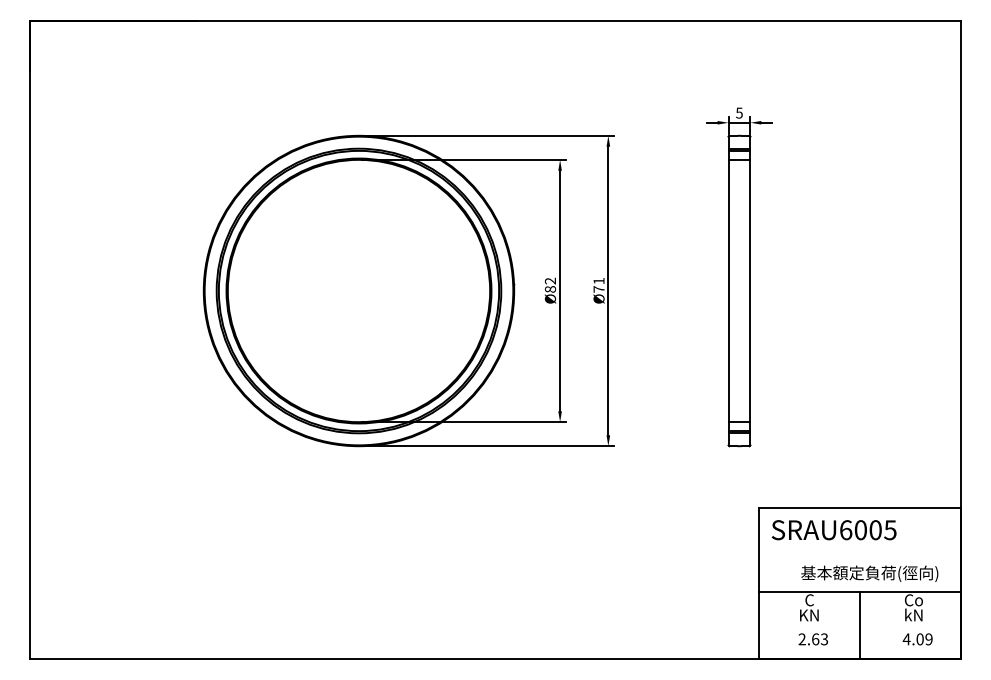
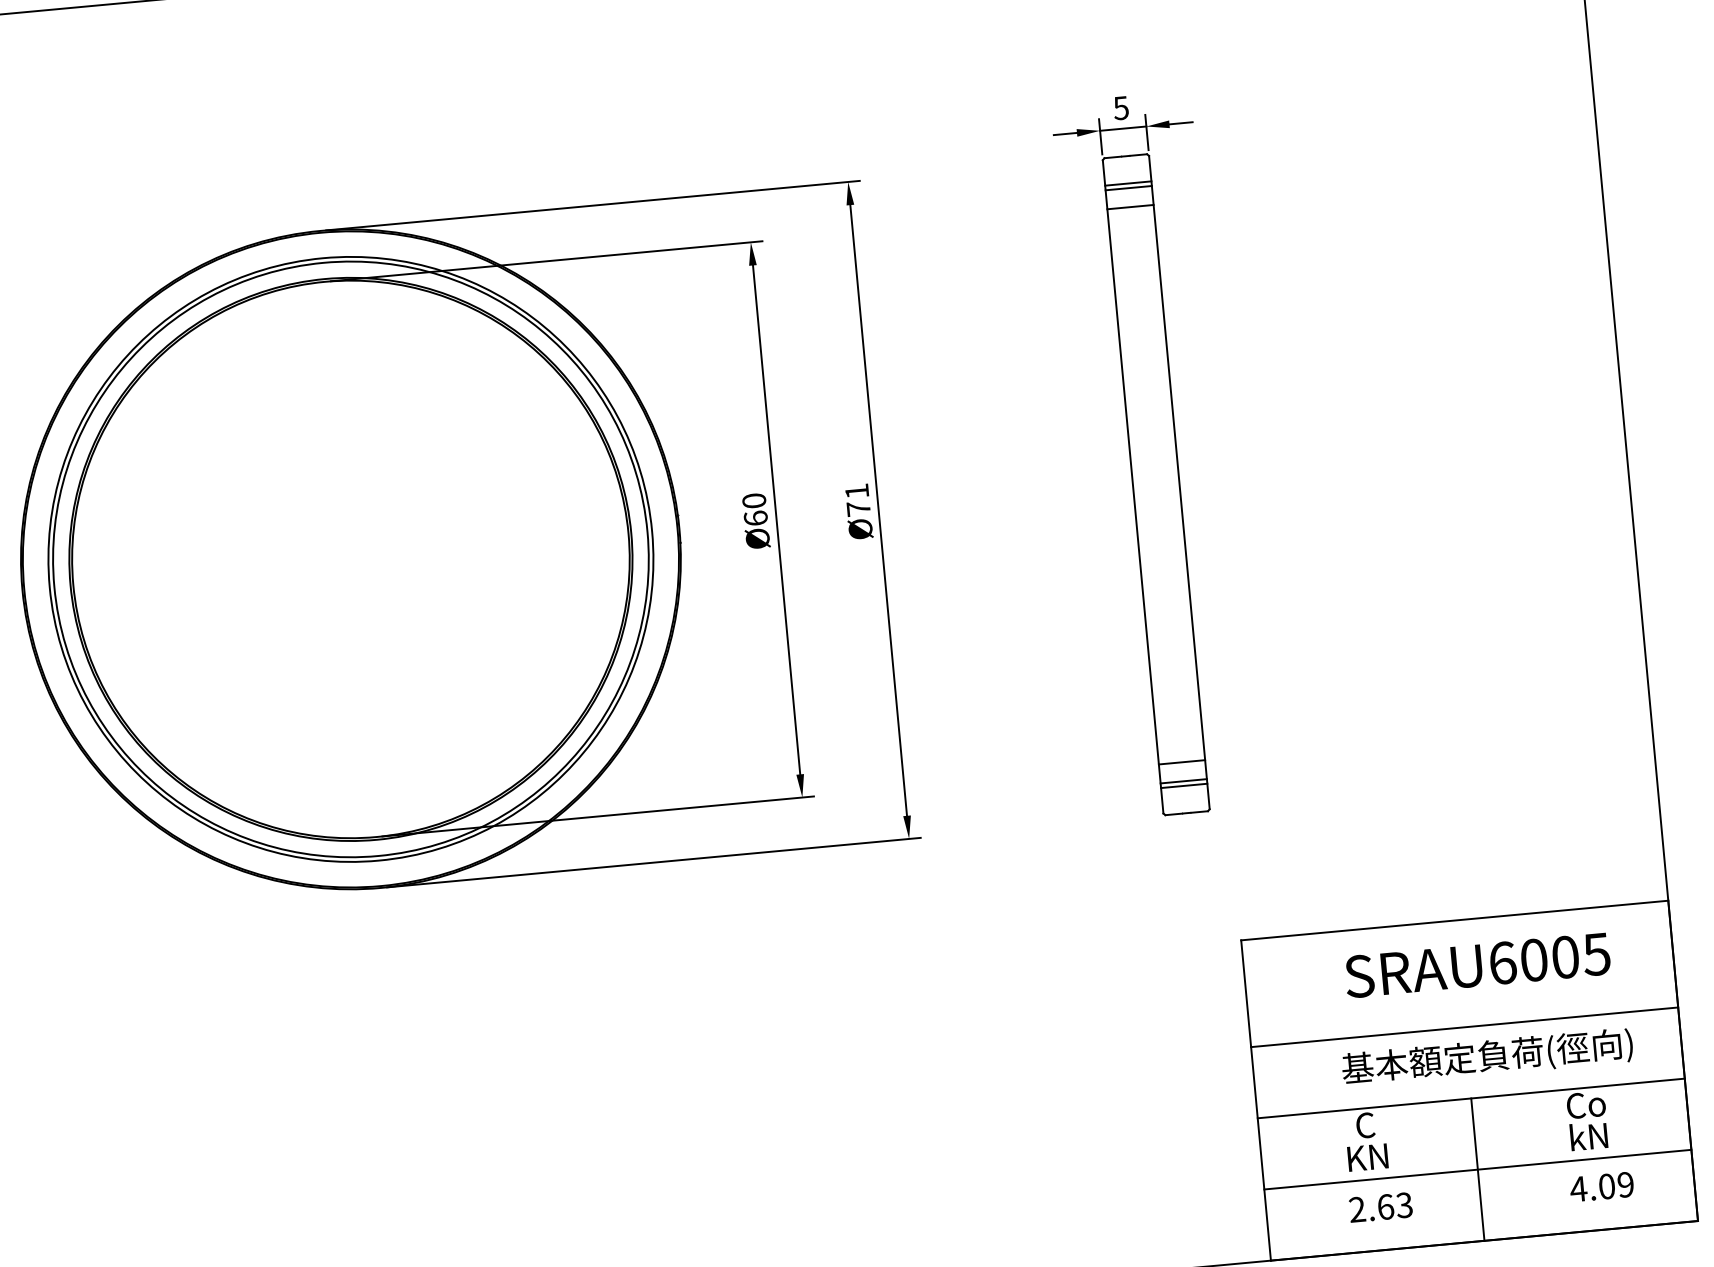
text: (550, 284) -> (754, 508), Ø82 -> Ø60
text: (833, 530) -> (1476, 966), moved
line: (860, 558) -> (1464, 1027), added
line: (860, 625) -> (1478, 1168), added

